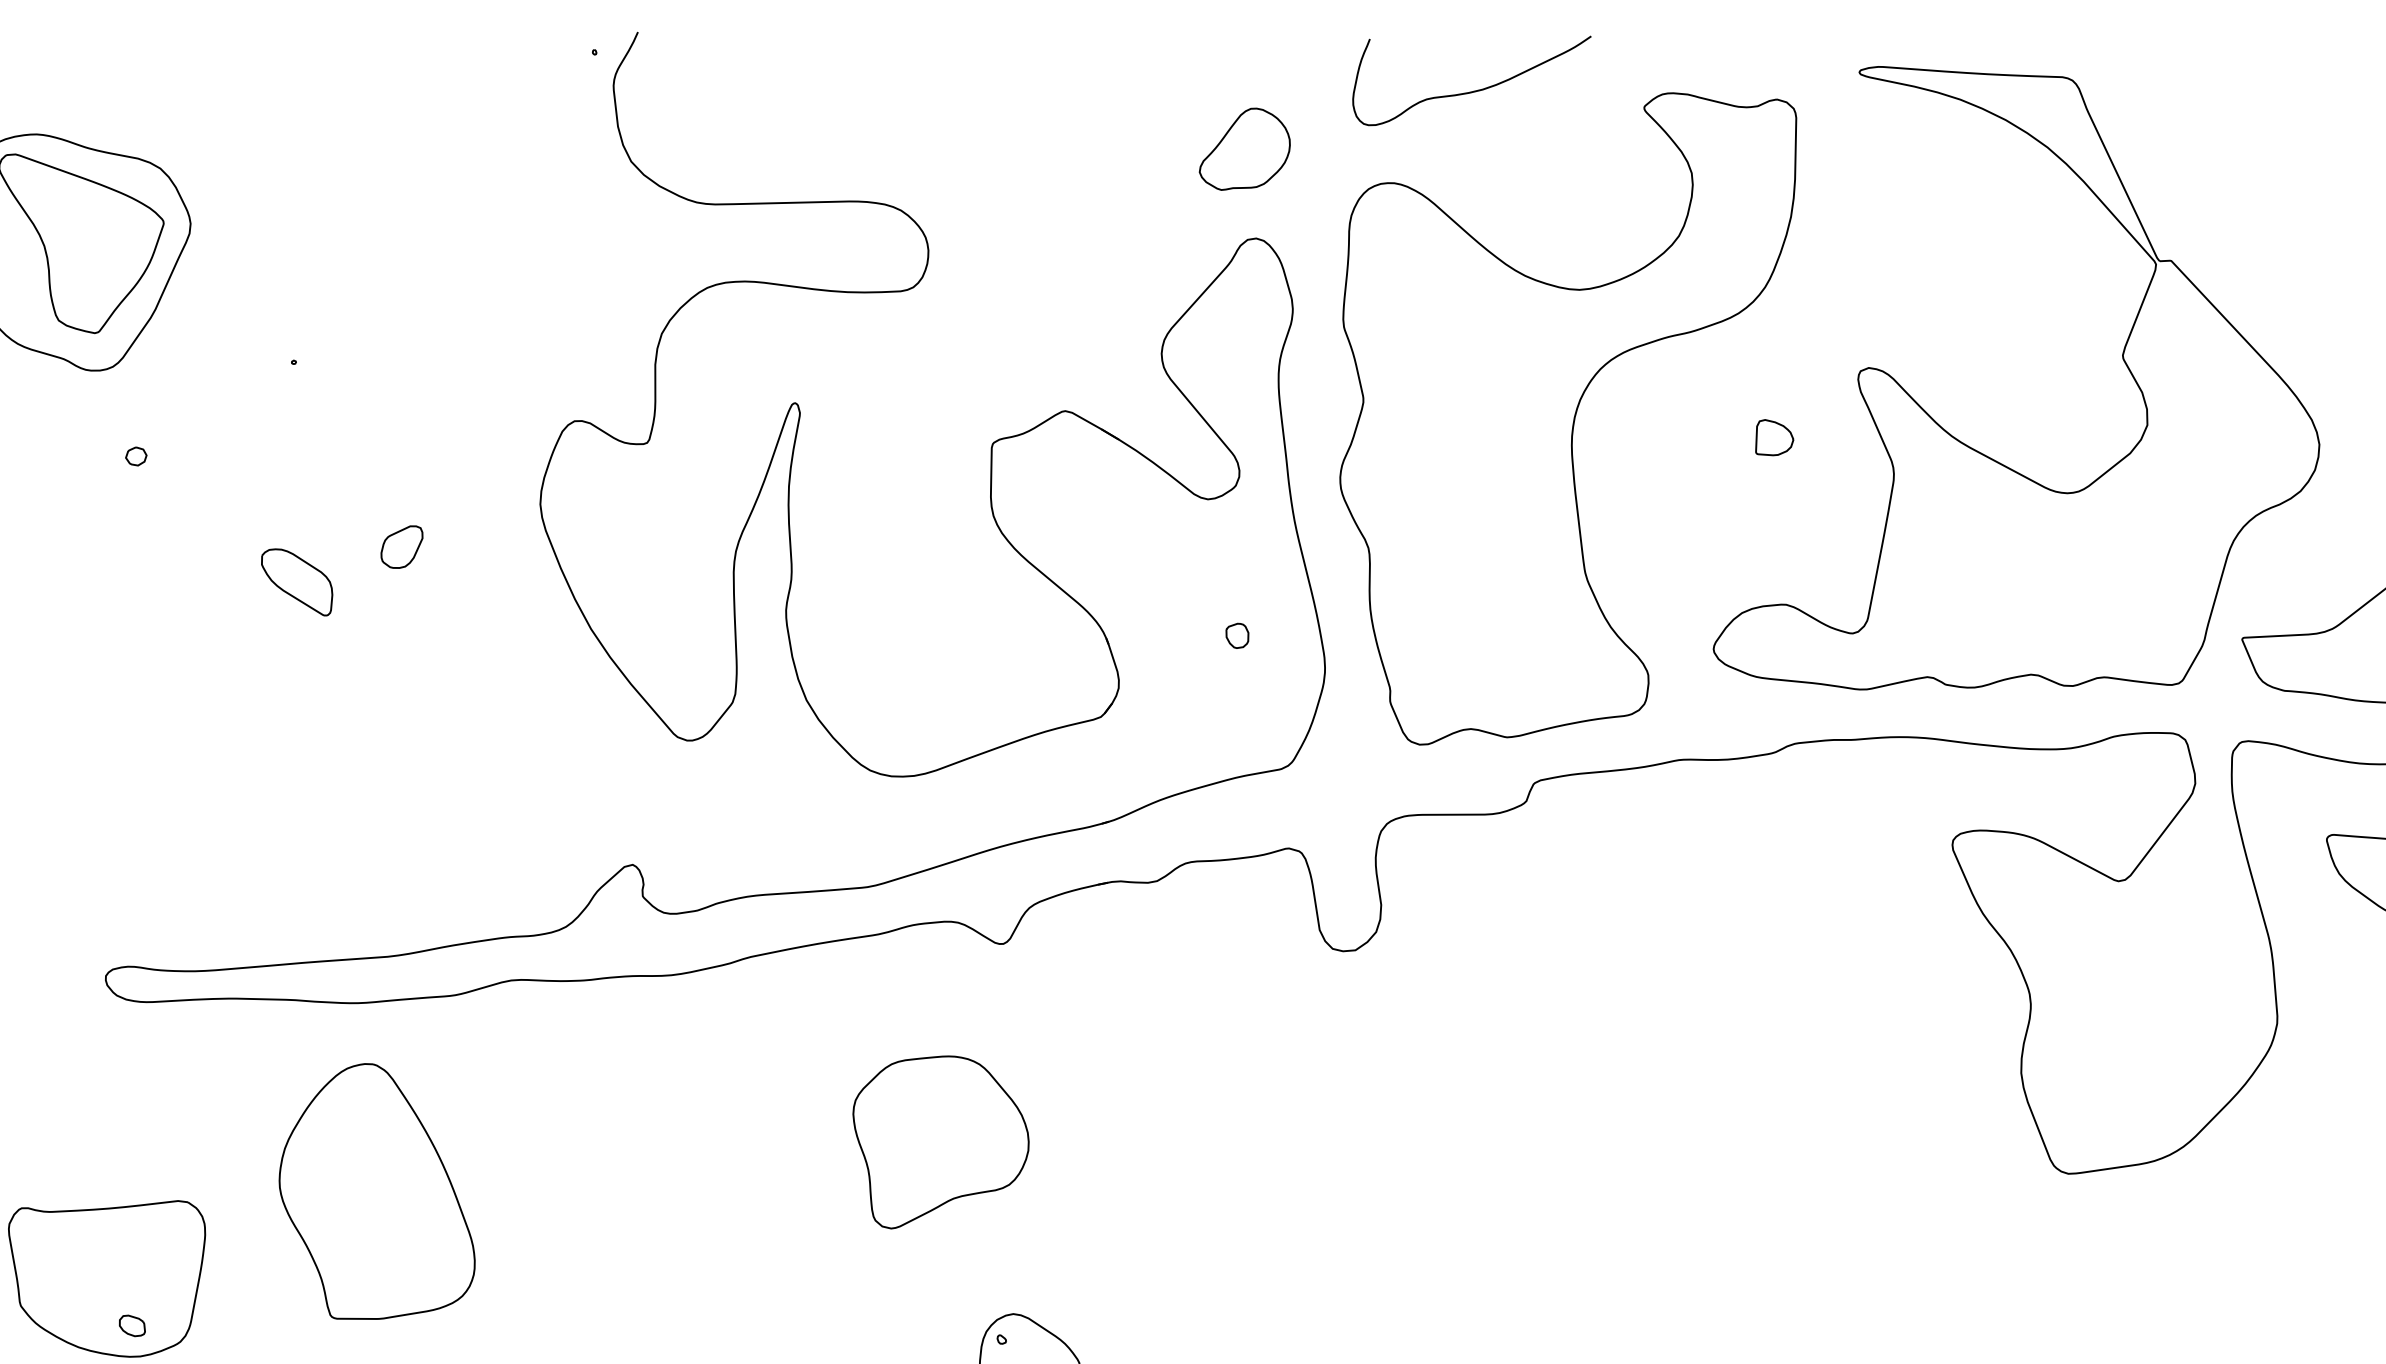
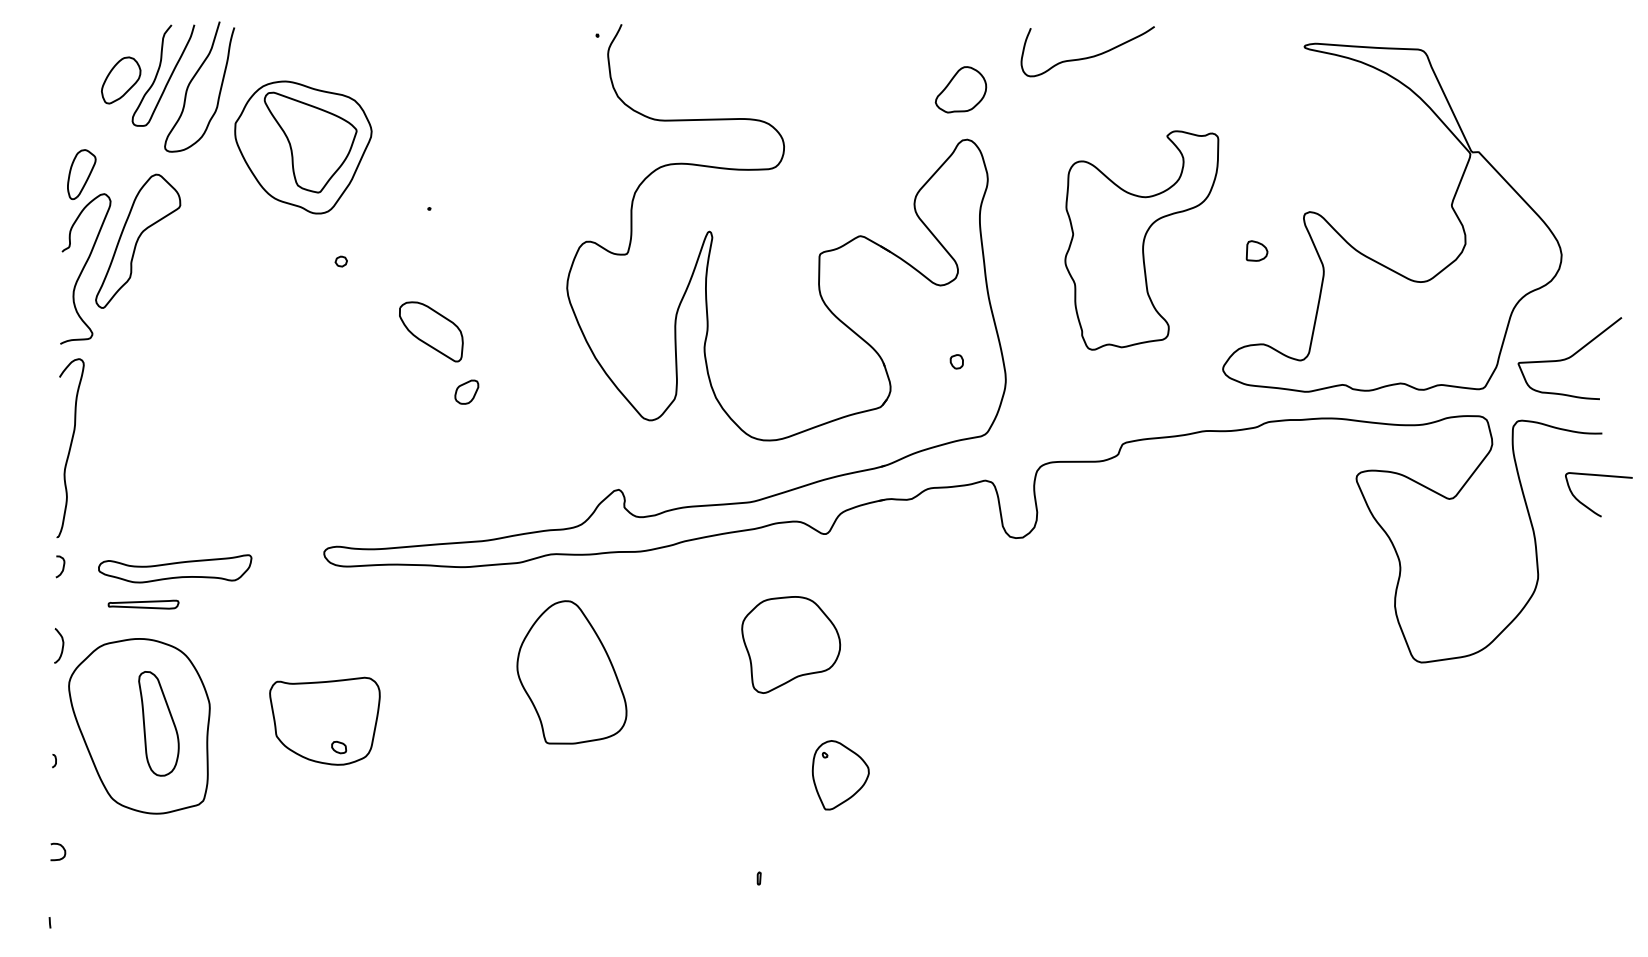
part: (1567, 418) -> (1141, 240), size x0.6
part: (401, 545) -> (466, 391), moved
part: (295, 581) -> (430, 331), size x1.6
part: (376, 1191) -> (571, 672), moved

